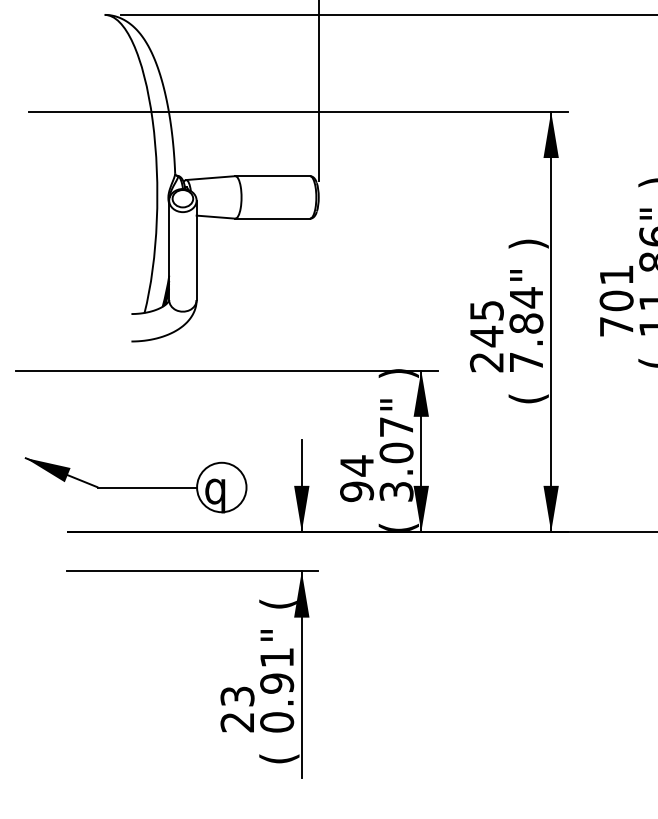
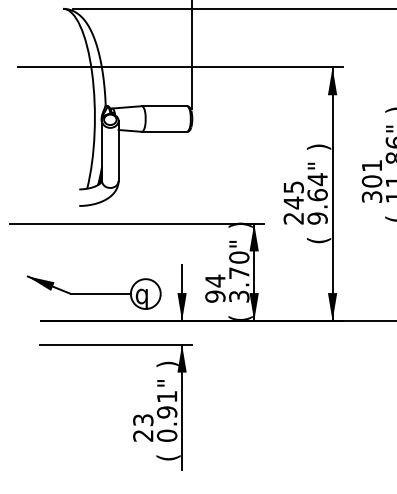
text: (615, 325) -> (371, 196), 701 -> 301
text: (526, 342) -> (317, 206), 7.84" -> 9.64"
text: (396, 440) -> (239, 265), 3.07" -> 3.70"
part: (135, 484) -> (93, 292), moved
text: (277, 604) -> (167, 364), ( -> )

